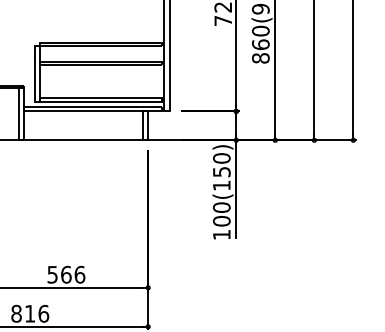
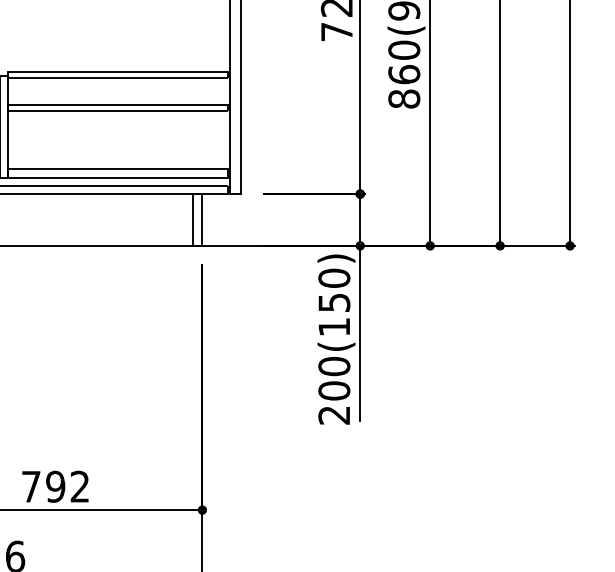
text: (221, 235) -> (333, 416), 100(150) -> 200(150)
text: (66, 274) -> (56, 486), 566 -> 792

